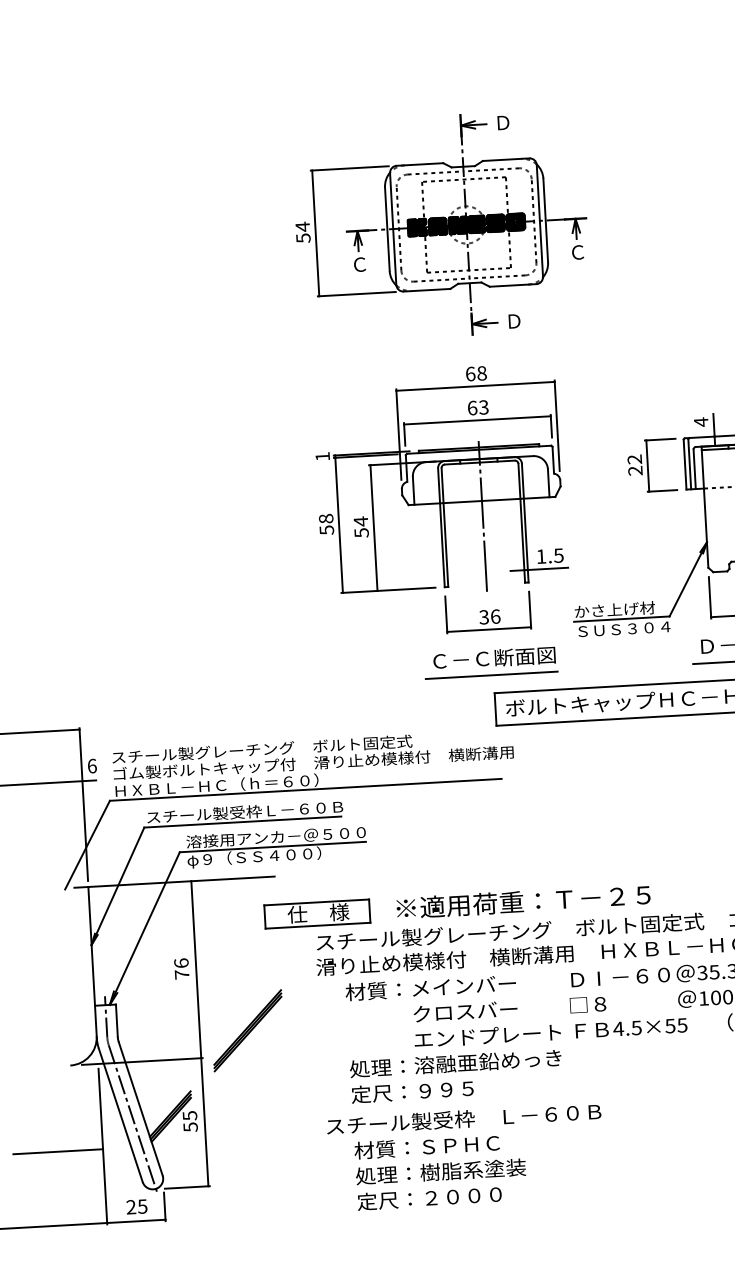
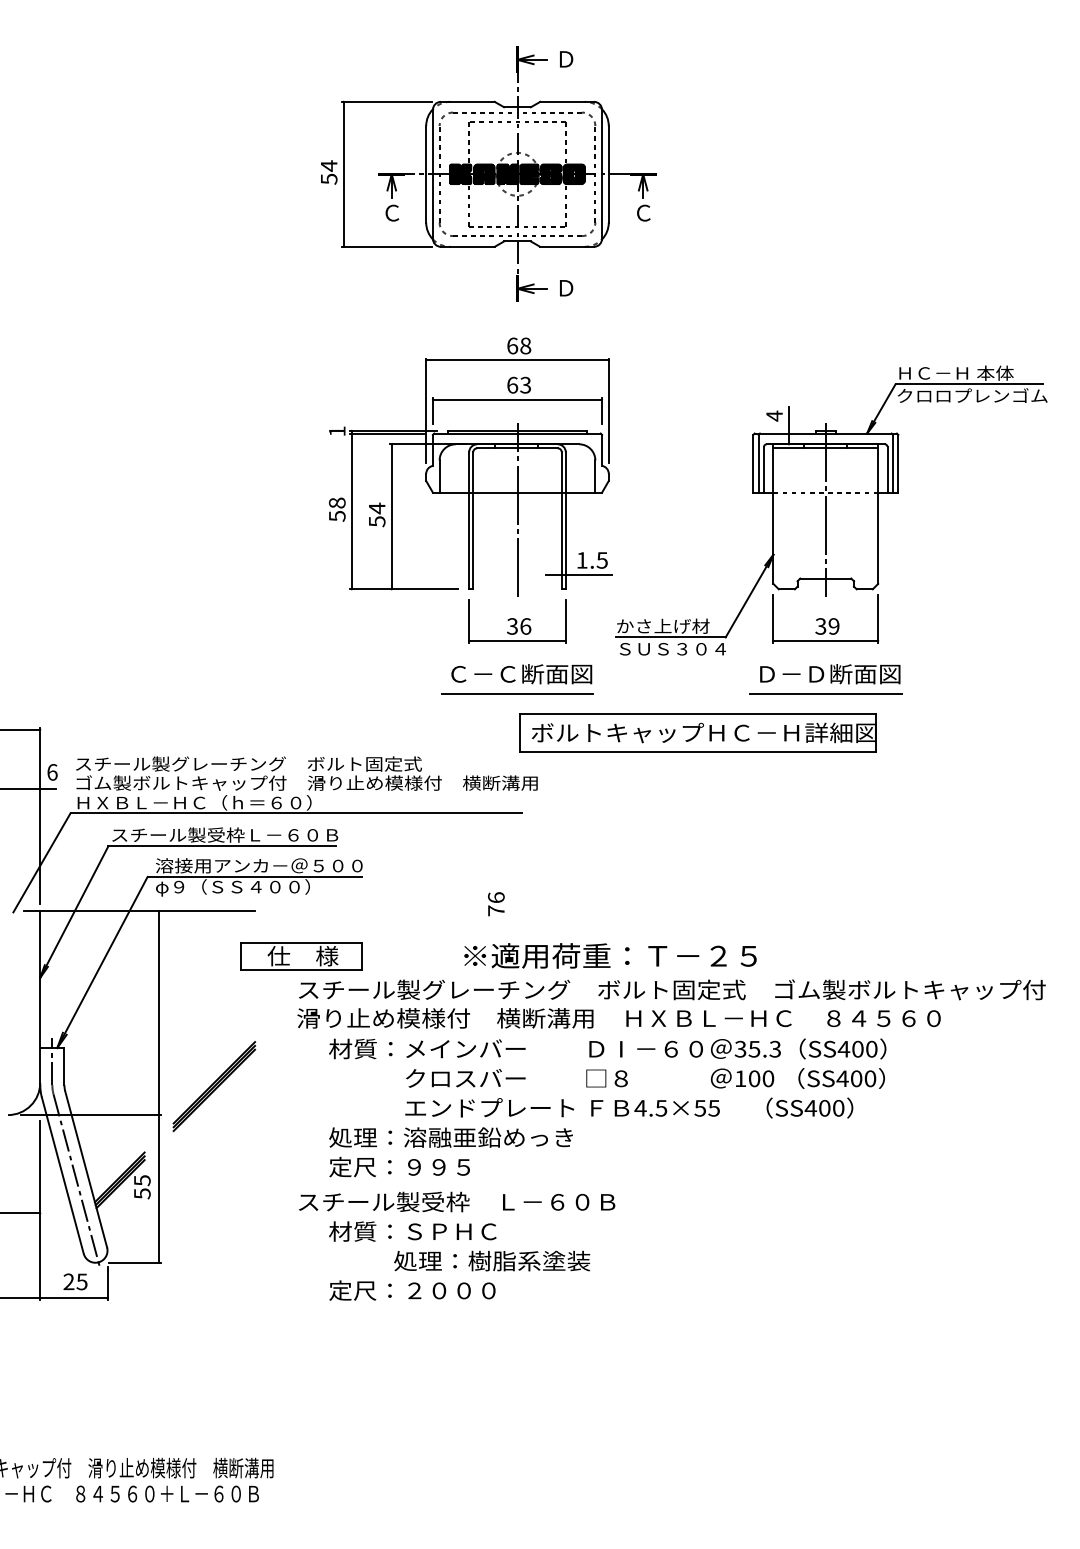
part: (652, 465) -> (715, 462), removed
text: (523, 901) -> (610, 955), moved
text: (181, 969) -> (496, 904), moved
text: (441, 1171) -> (492, 1260), moved

